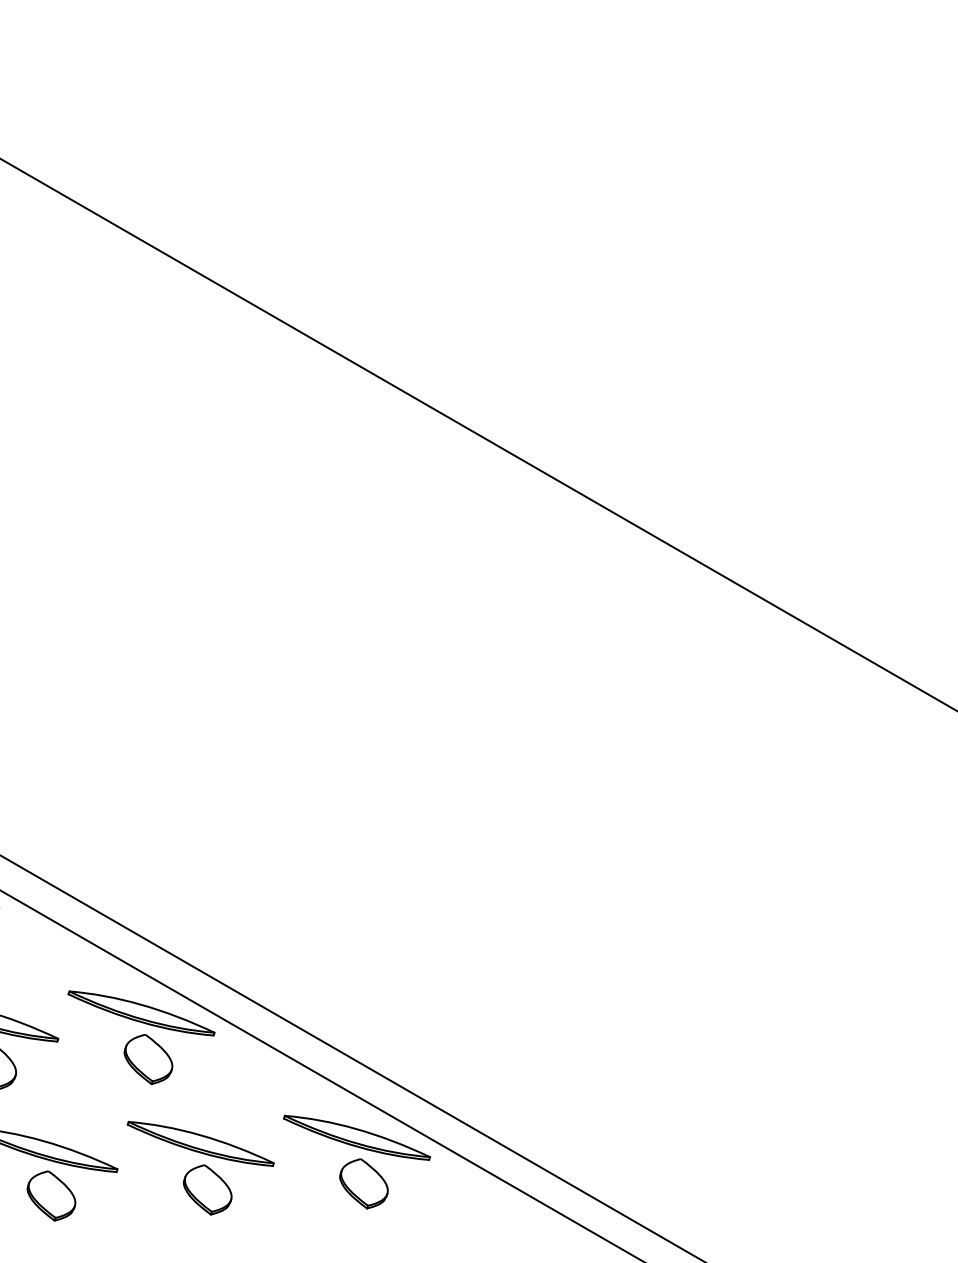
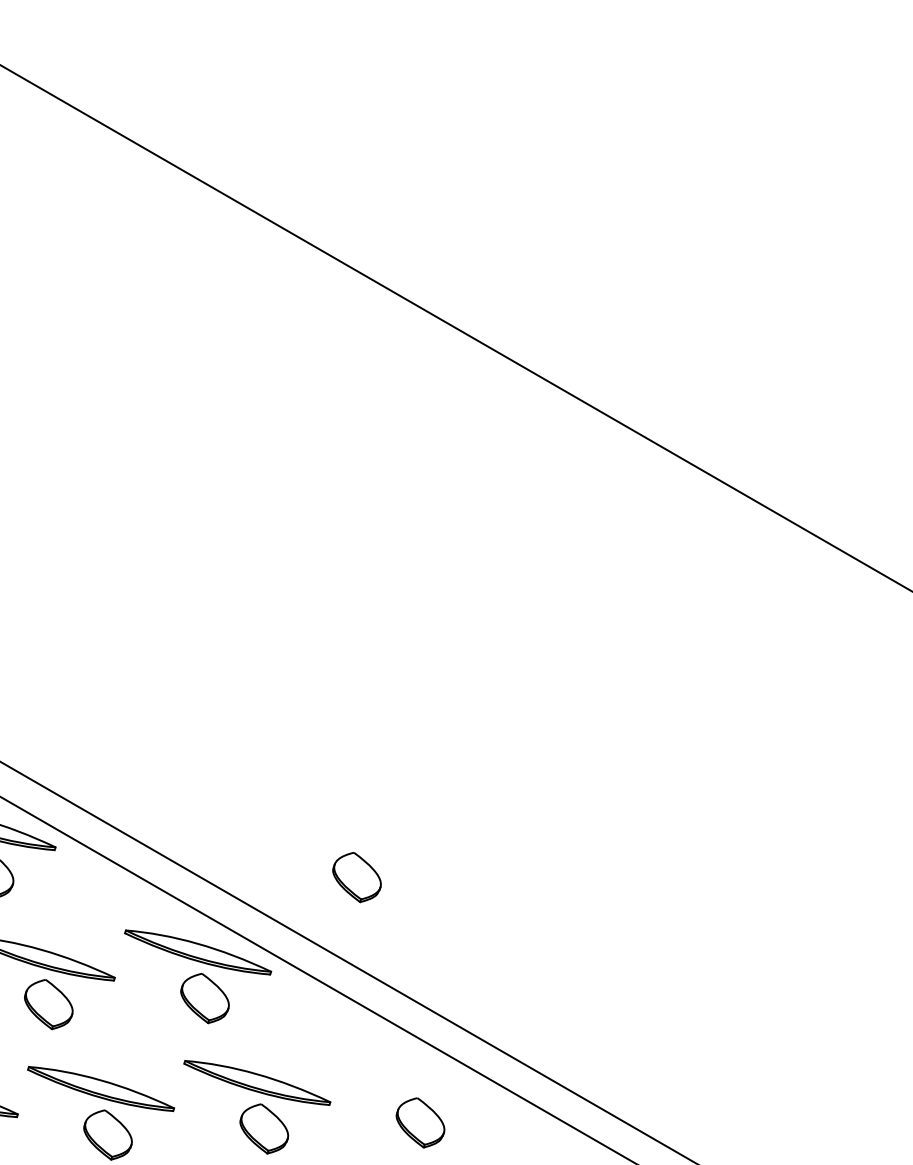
part: (300, 938) -> (357, 877), added
part: (357, 1137) -> (414, 1076), removed

